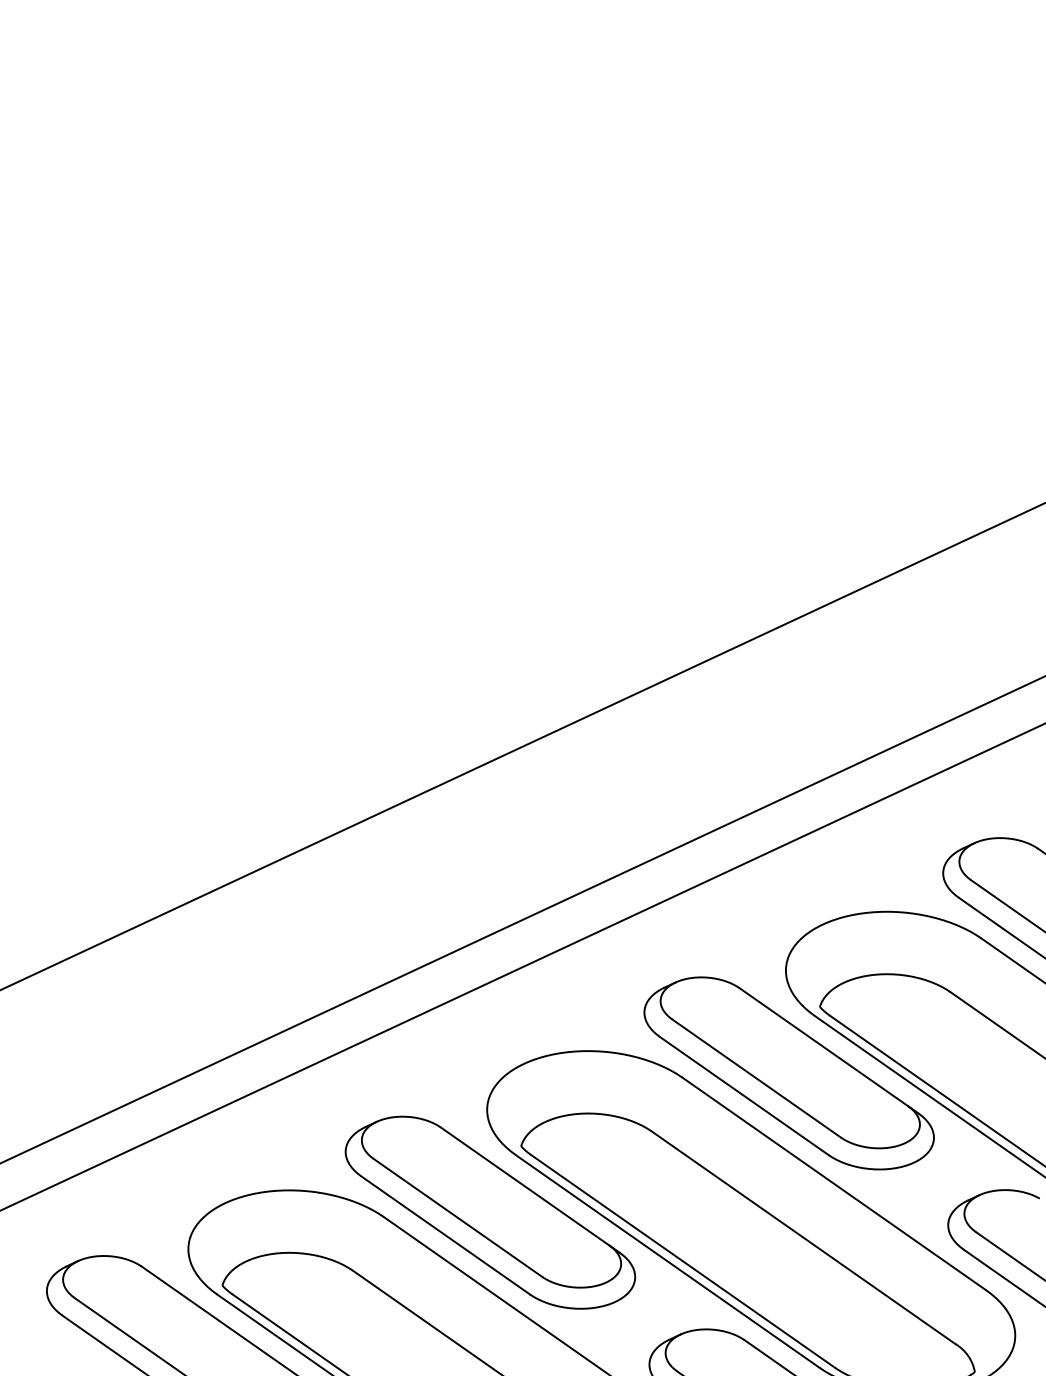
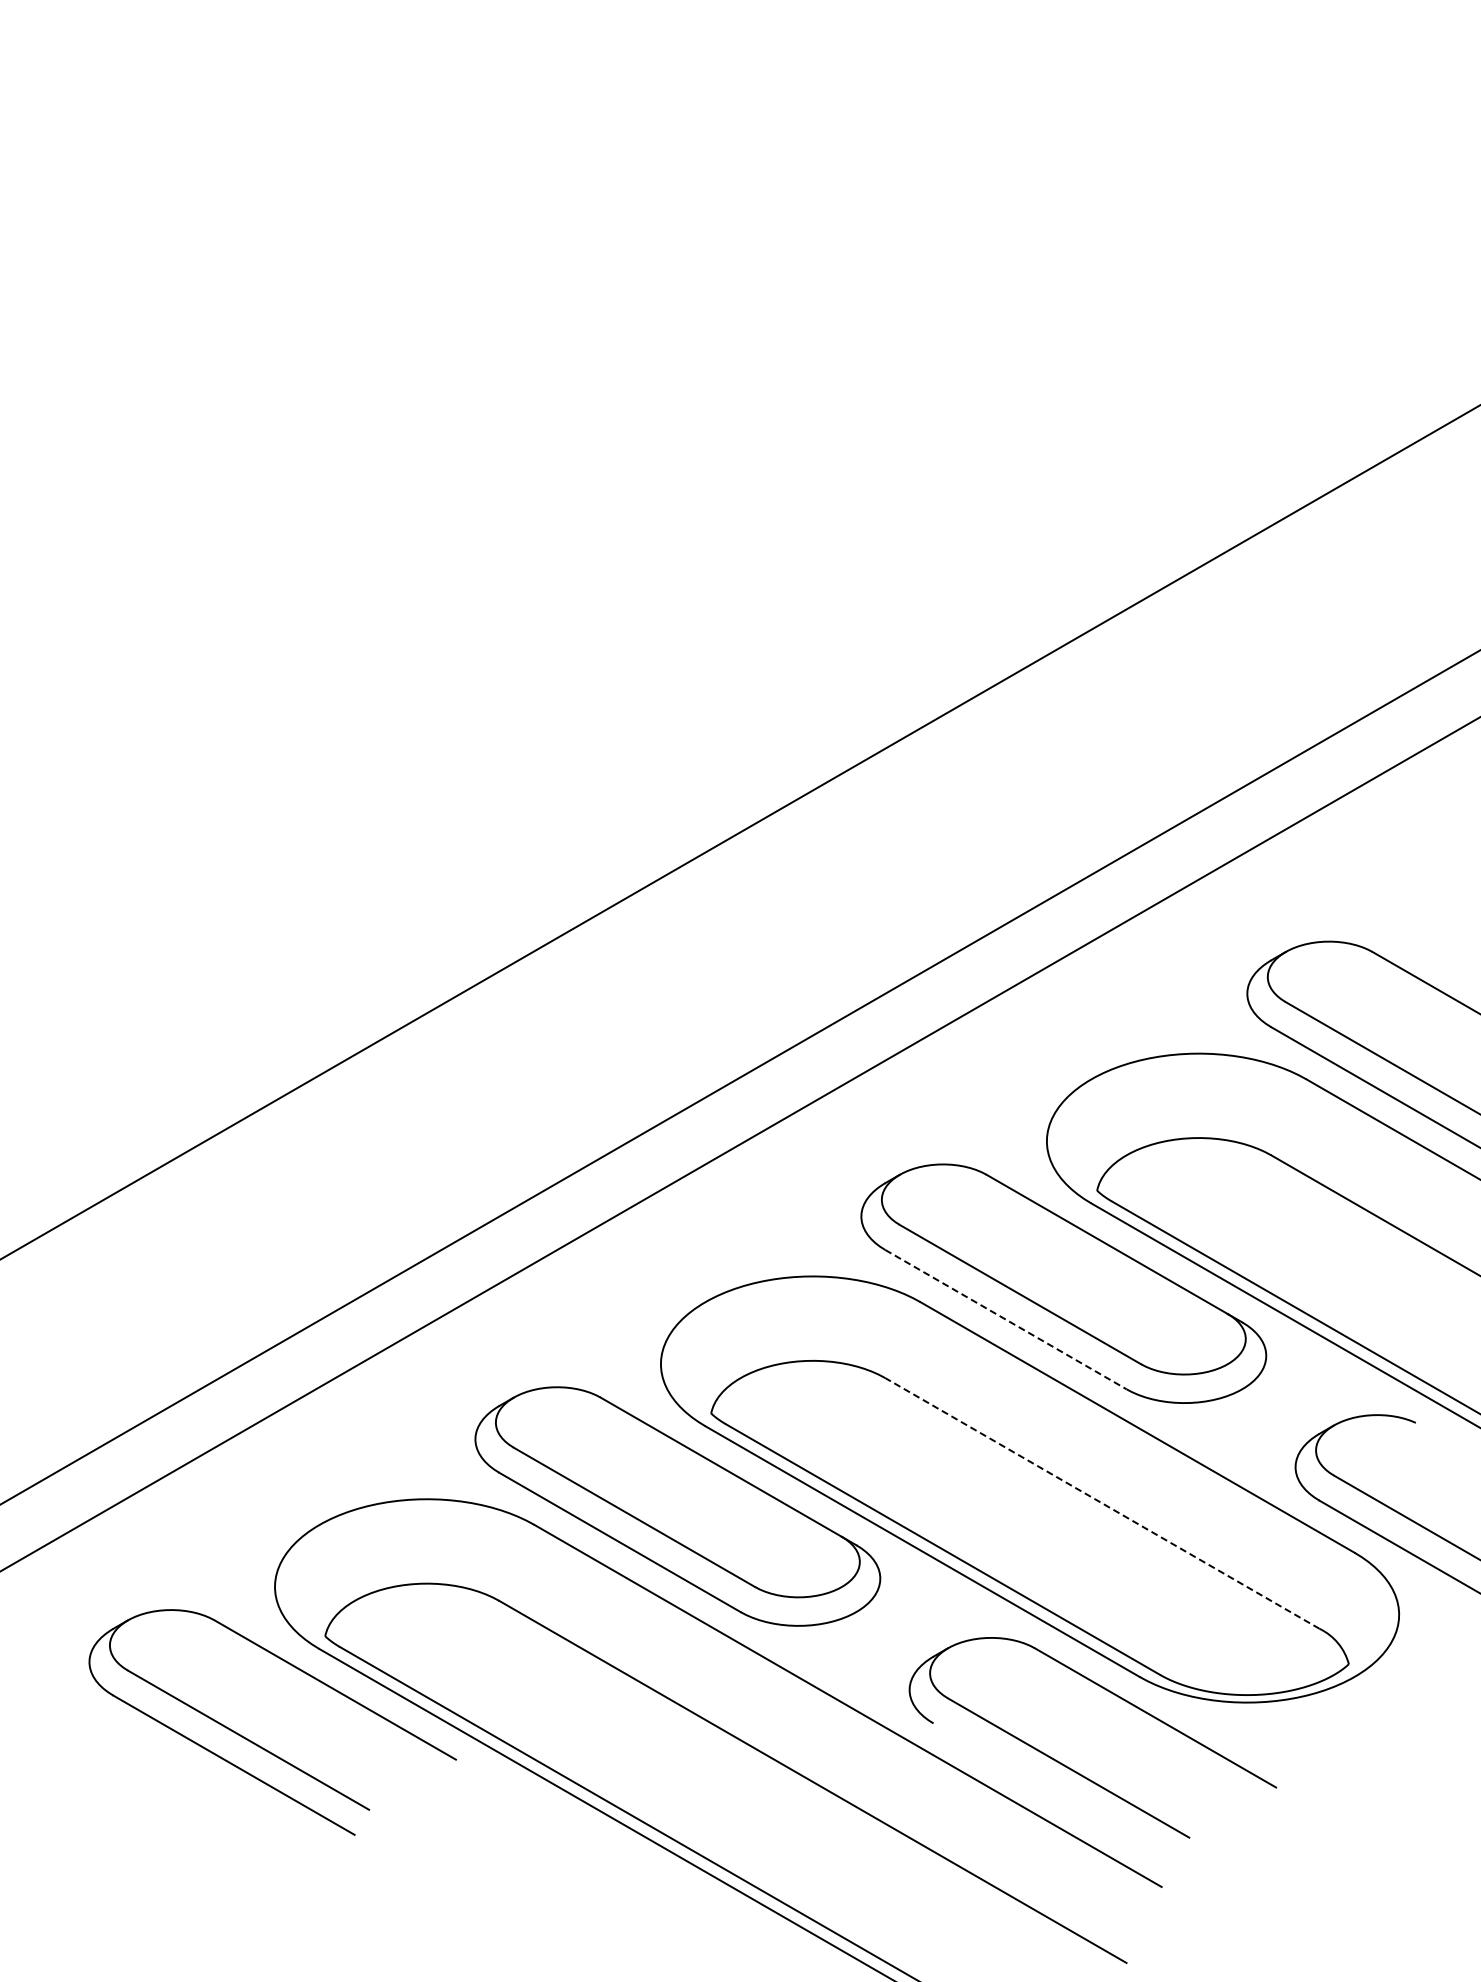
line: (744, 1096) -> (1006, 1319), solid -> dashed
line: (803, 1237) -> (1102, 1503), solid -> dashed

